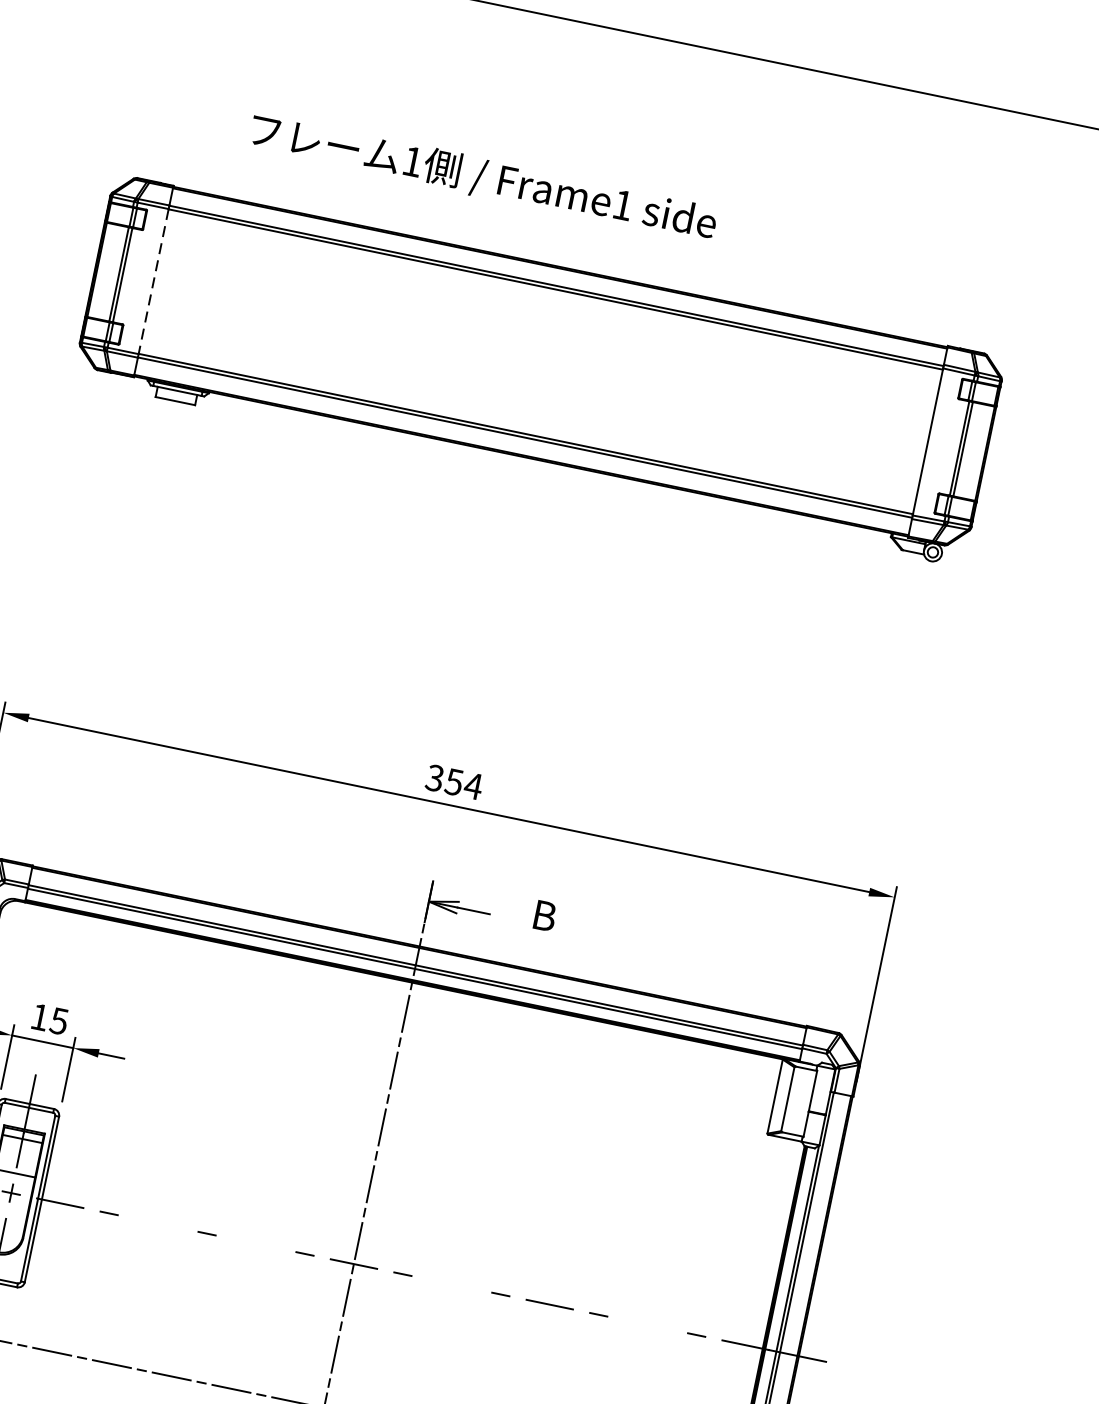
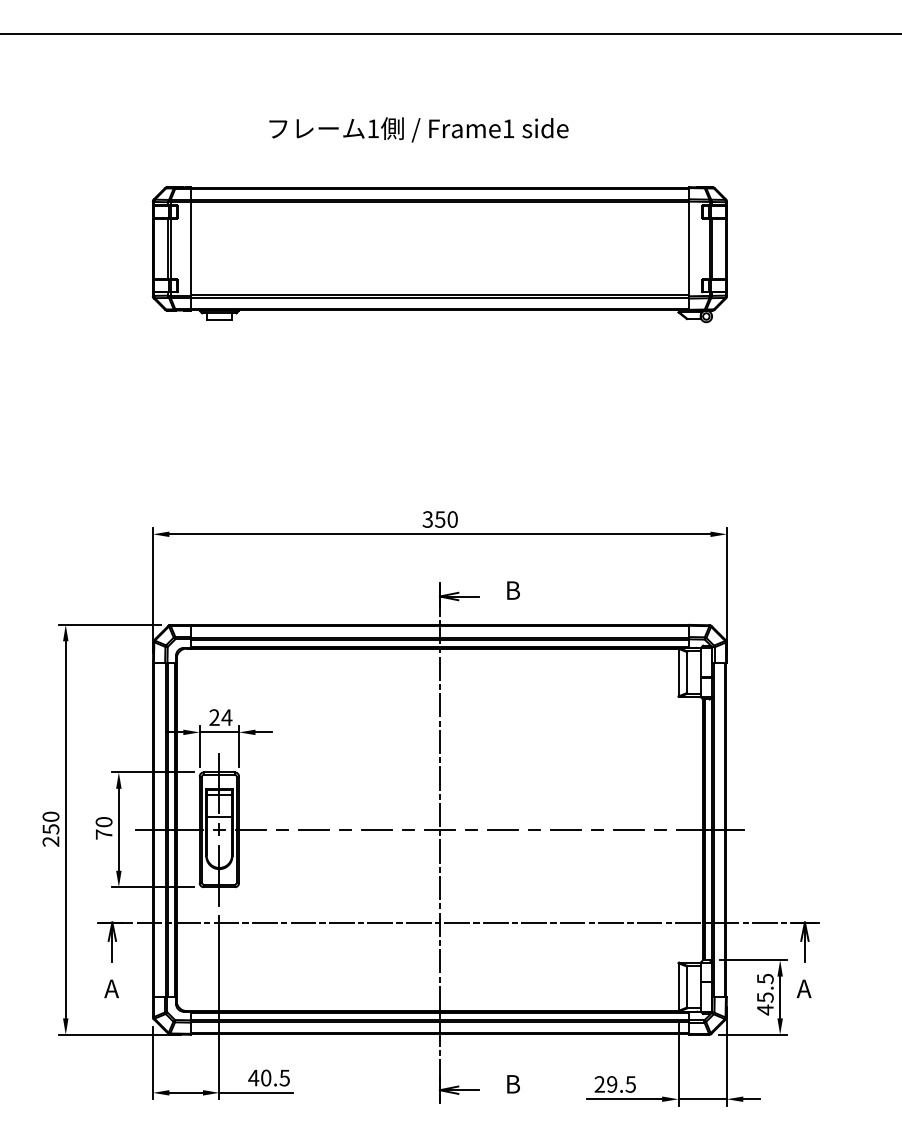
text: (482, 177) -> (418, 129), moved
line: (153, 280) -> (190, 248), dashed -> solid
text: (473, 786) -> (452, 519), 354 -> 350
text: (49, 1019) -> (220, 717), 15 -> 24
line: (157, 1222) -> (313, 829), added
line: (255, 1243) -> (376, 829), added
line: (451, 1283) -> (502, 829), added
line: (646, 1324) -> (628, 829), added

